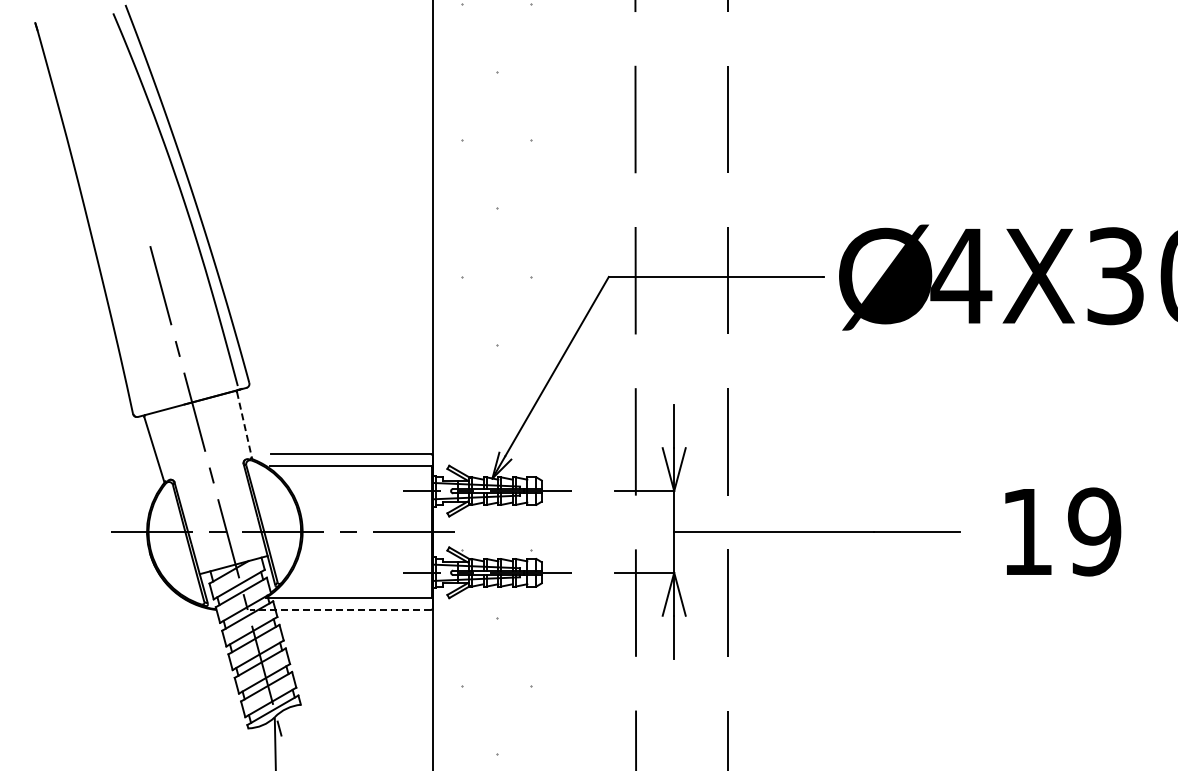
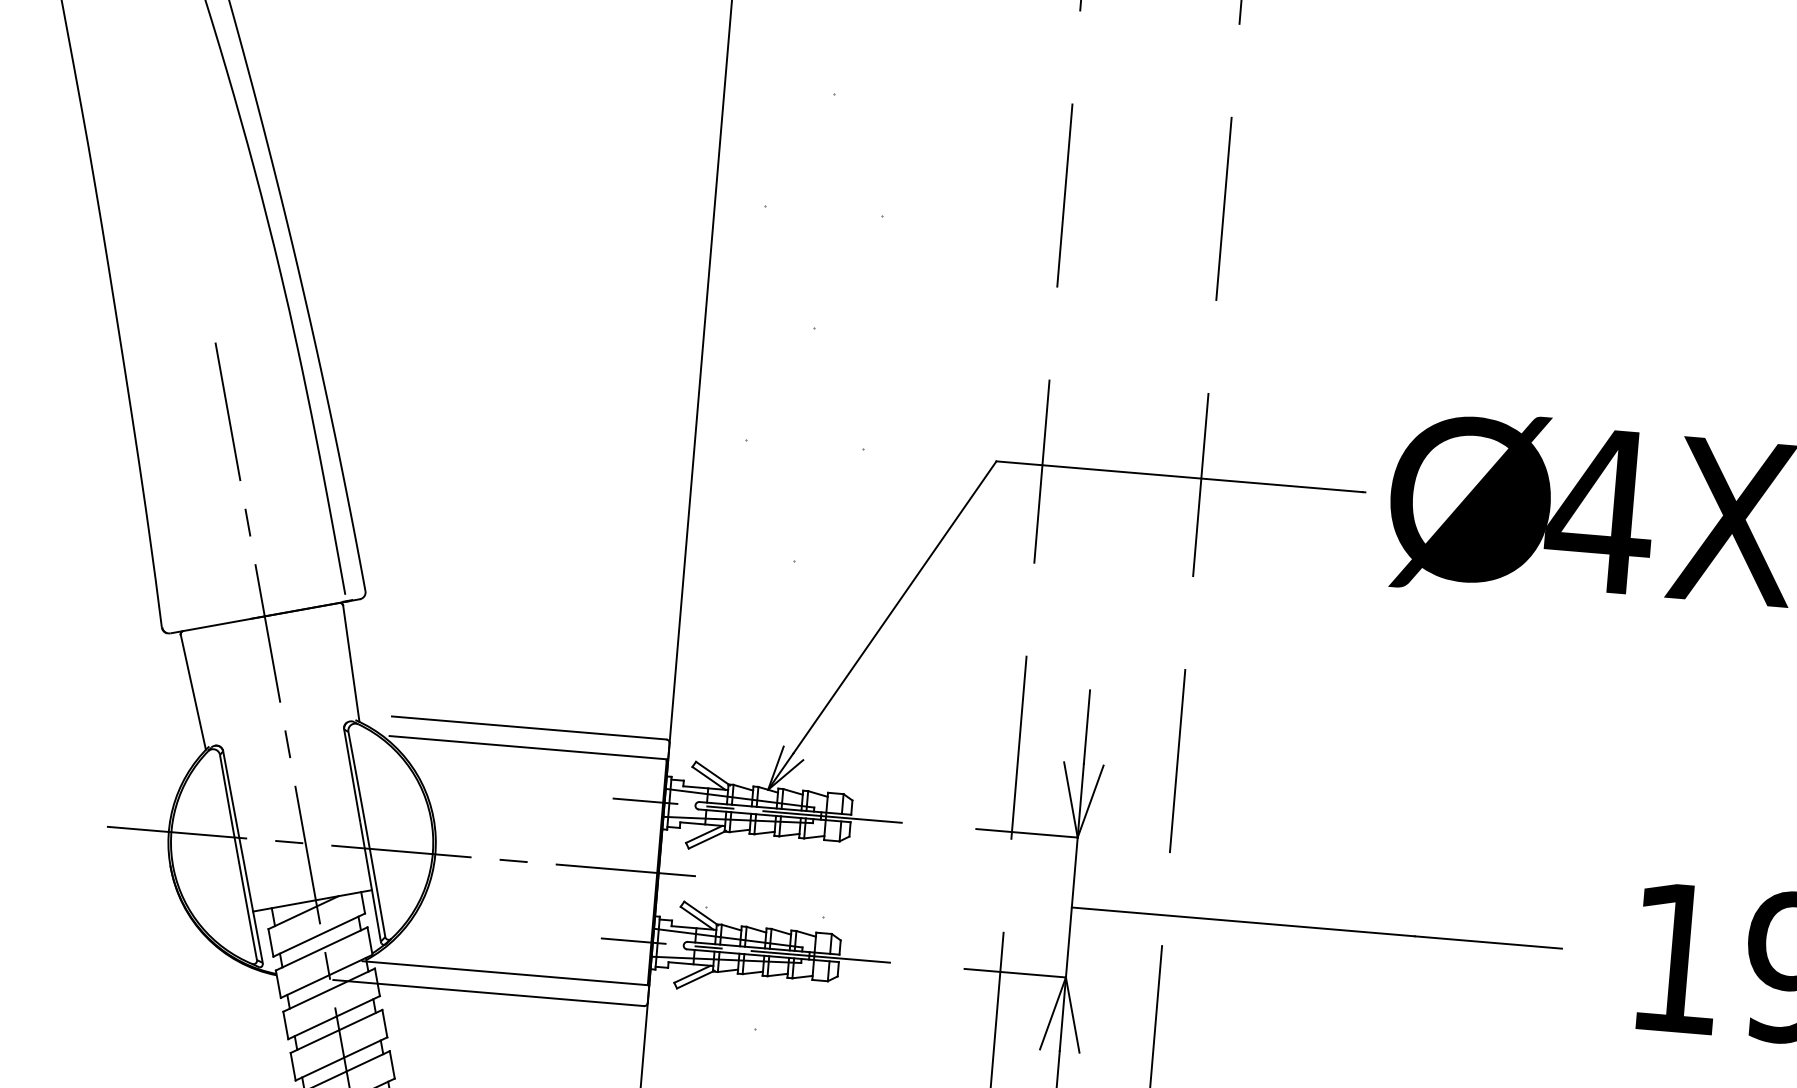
line: (244, 426) -> (350, 665), dashed -> solid
line: (340, 609) -> (489, 992), dashed -> solid

